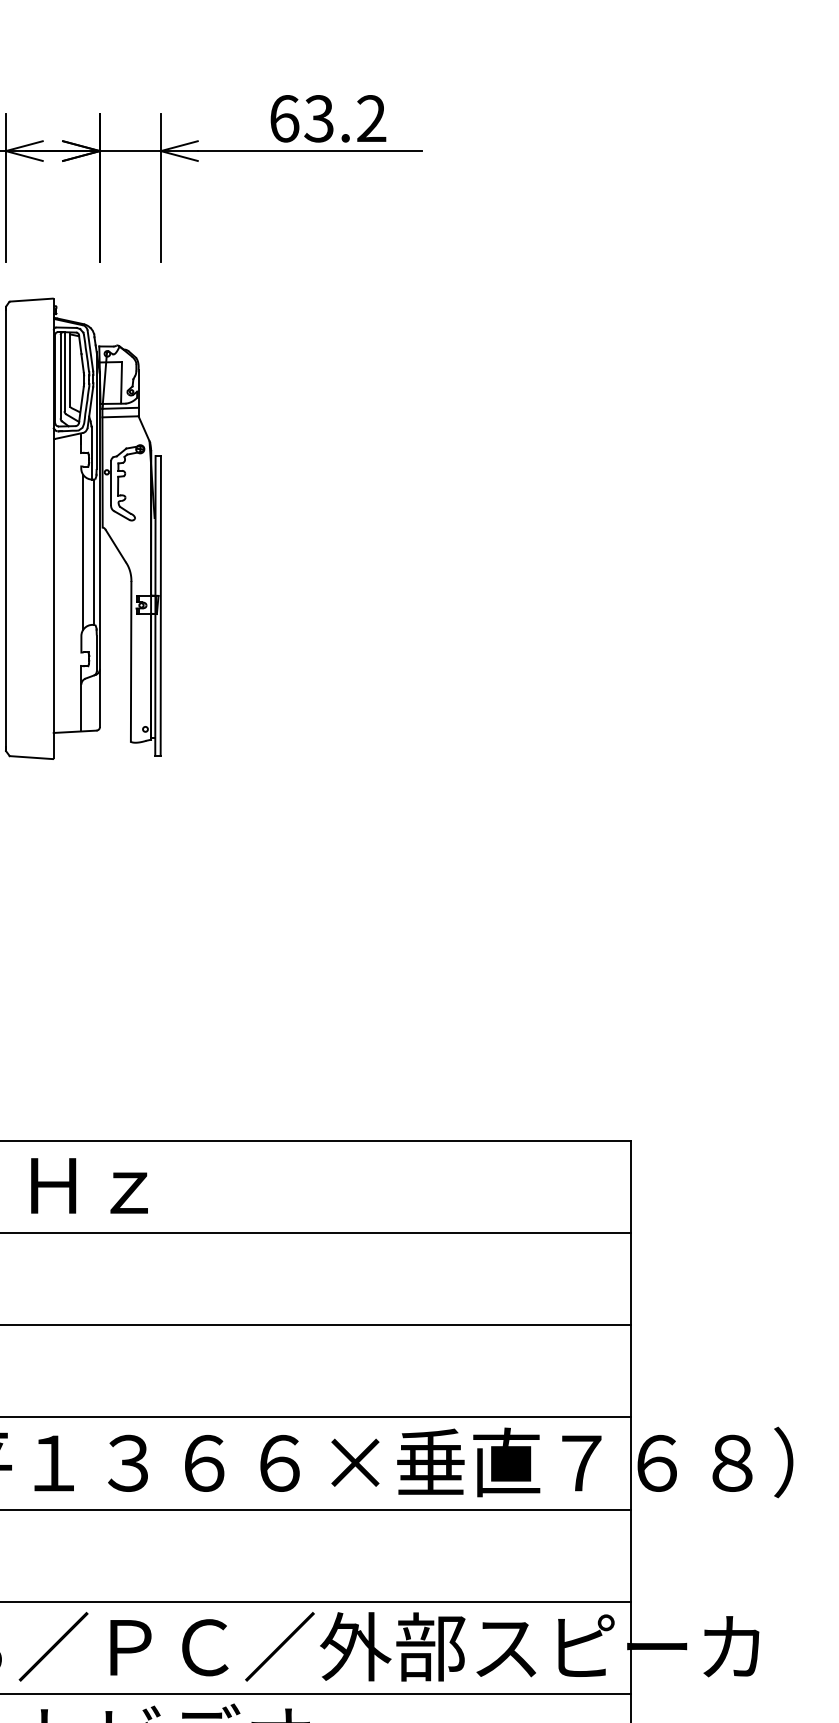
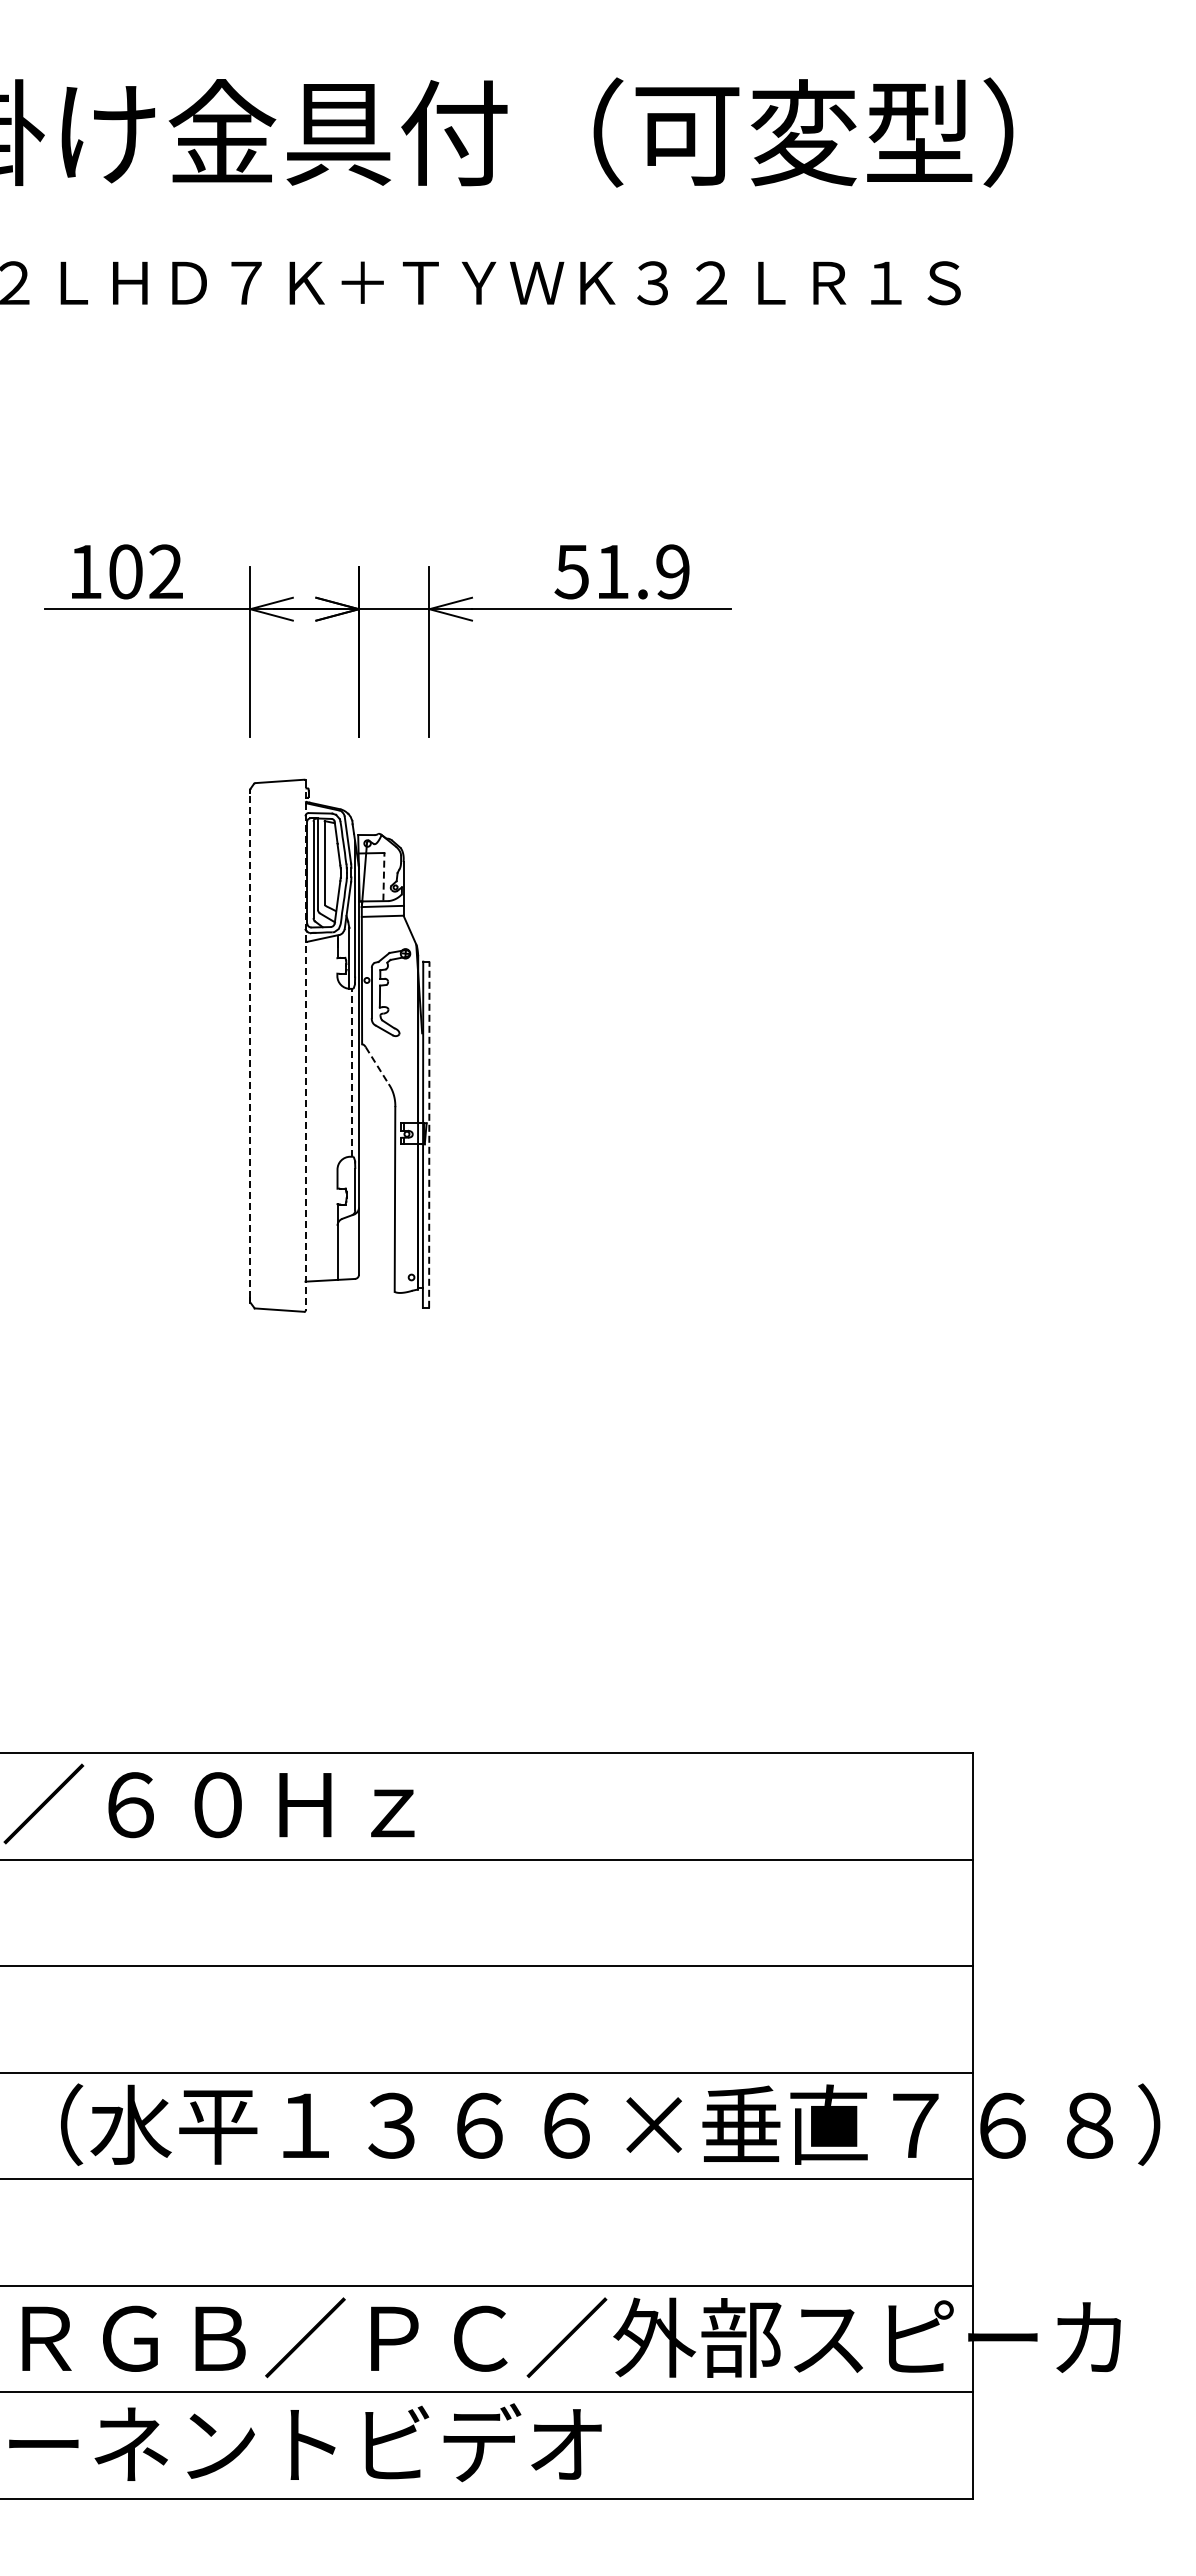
text: (327, 118) -> (621, 571), 63.2 -> 51.9
line: (121, 382) -> (383, 876), solid -> dashed
line: (6, 528) -> (250, 1045), solid -> dashed
line: (53, 529) -> (305, 1046), solid -> dashed
line: (115, 545) -> (377, 1065), solid -> dashed
line: (83, 551) -> (339, 1072), removed
line: (94, 551) -> (352, 1072), solid -> dashed
line: (160, 605) -> (429, 1134), solid -> dashed

